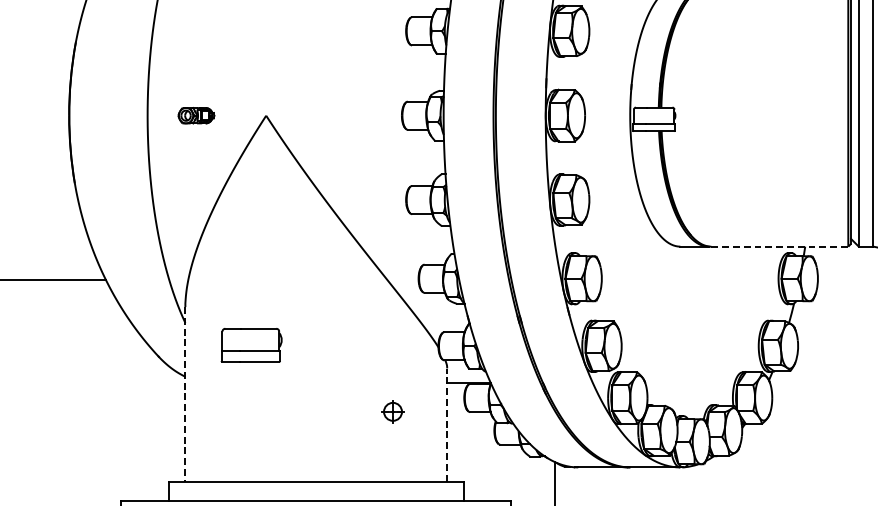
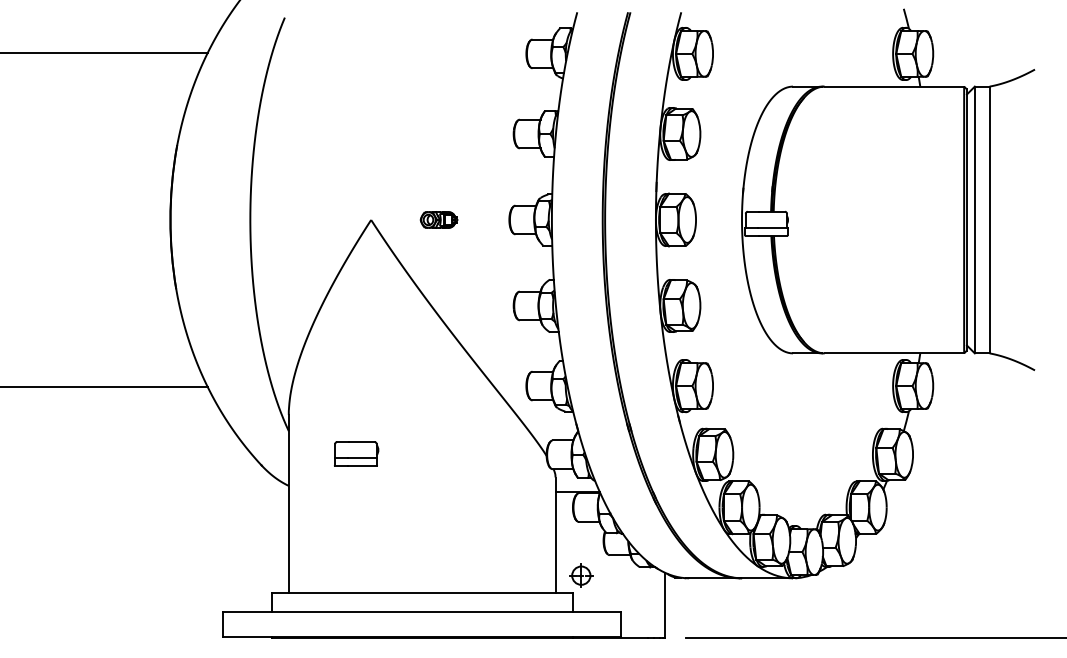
part: (195, 115) -> (438, 219), moved
line: (779, 246) -> (894, 353), dashed -> solid
part: (251, 344) -> (356, 453), size x0.71
line: (185, 394) -> (288, 503), dashed -> solid
part: (393, 411) -> (581, 575), moved
line: (447, 425) -> (555, 535), dashed -> solid

